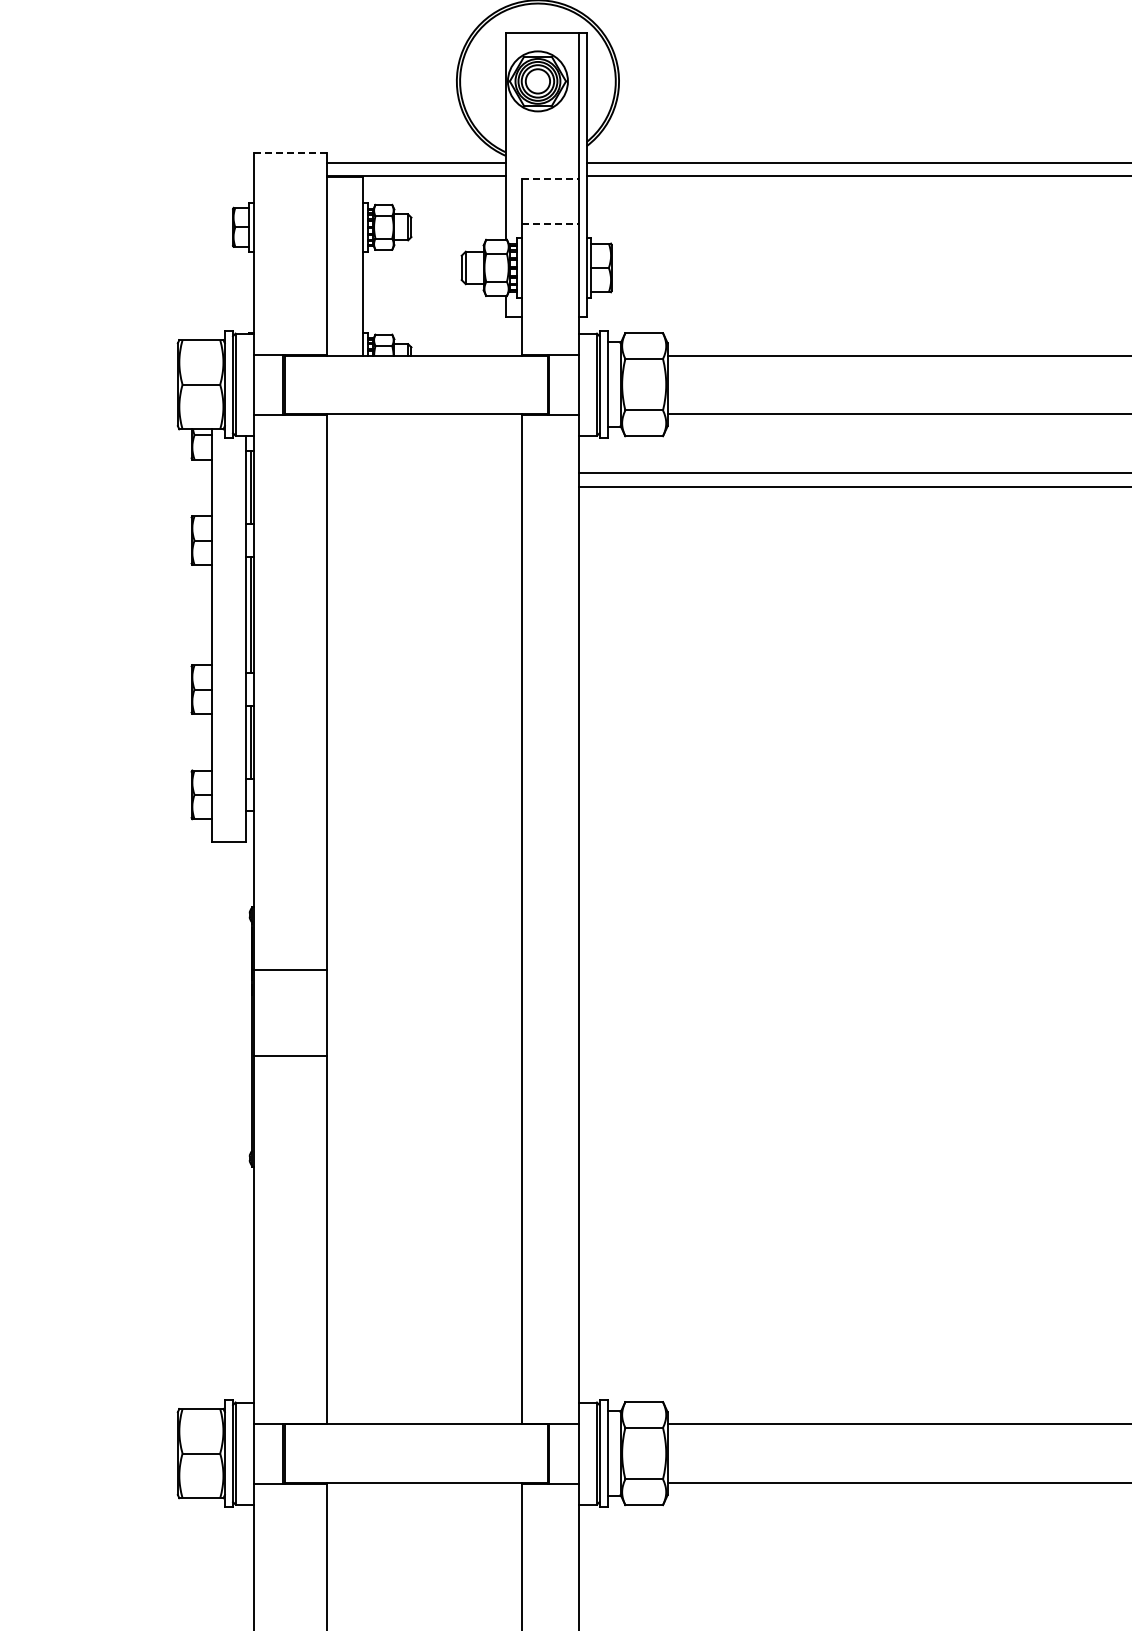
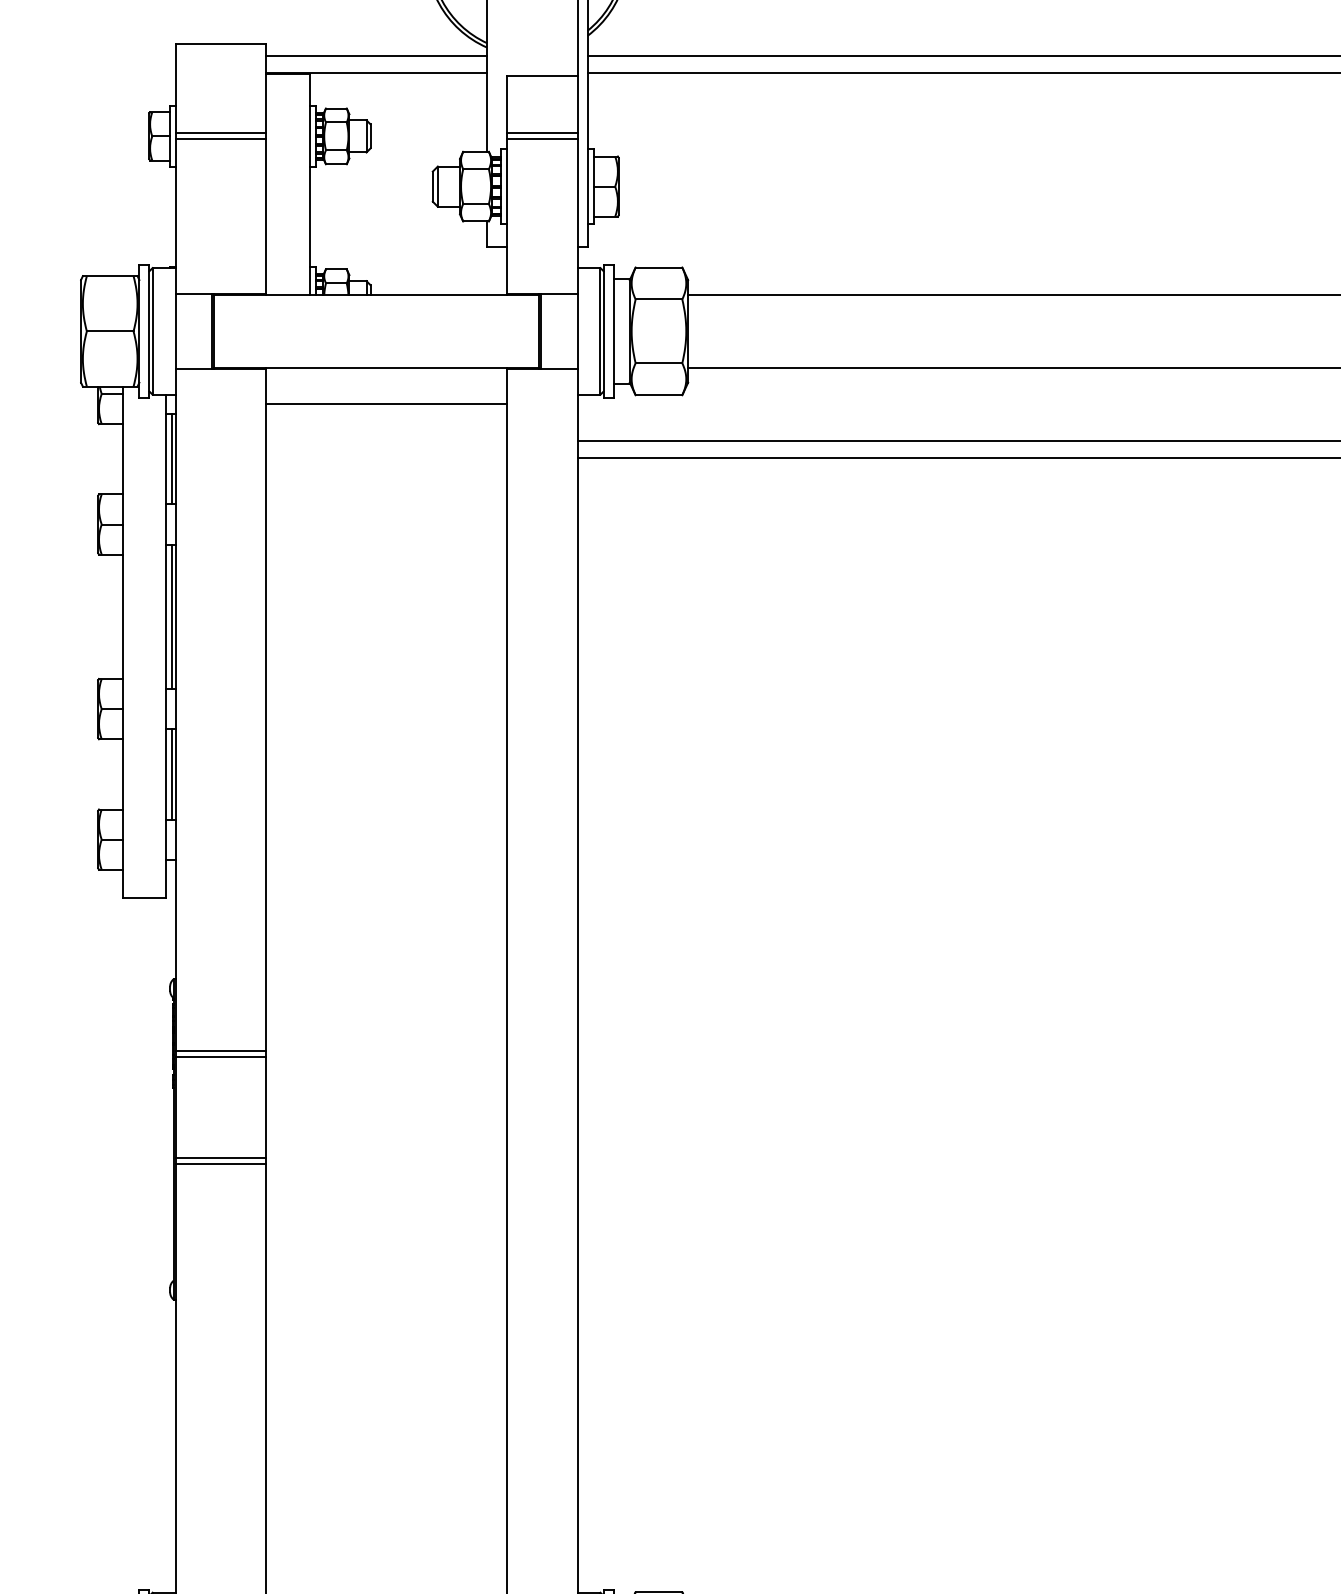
line: (290, 152) -> (220, 43), dashed -> solid
line: (550, 178) -> (542, 75), dashed -> solid
line: (290, 224) -> (220, 132), added
line: (550, 224) -> (542, 132), dashed -> solid
line: (290, 229) -> (220, 139), added
line: (549, 229) -> (541, 139), added
line: (424, 443) -> (386, 404), added
line: (290, 965) -> (220, 1051), added
line: (290, 1051) -> (220, 1157), added

